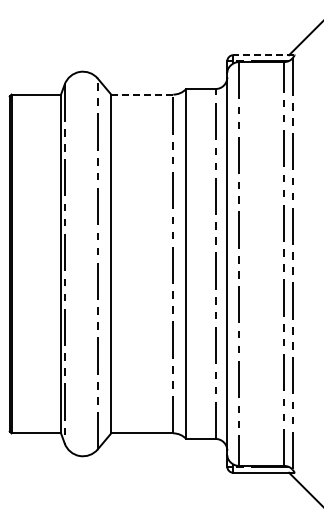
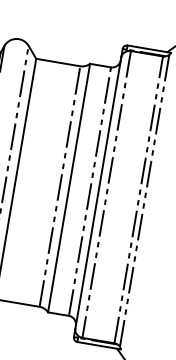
line: (263, 55) -> (149, 49), dashed -> solid
line: (141, 94) -> (57, 62), dashed -> solid

